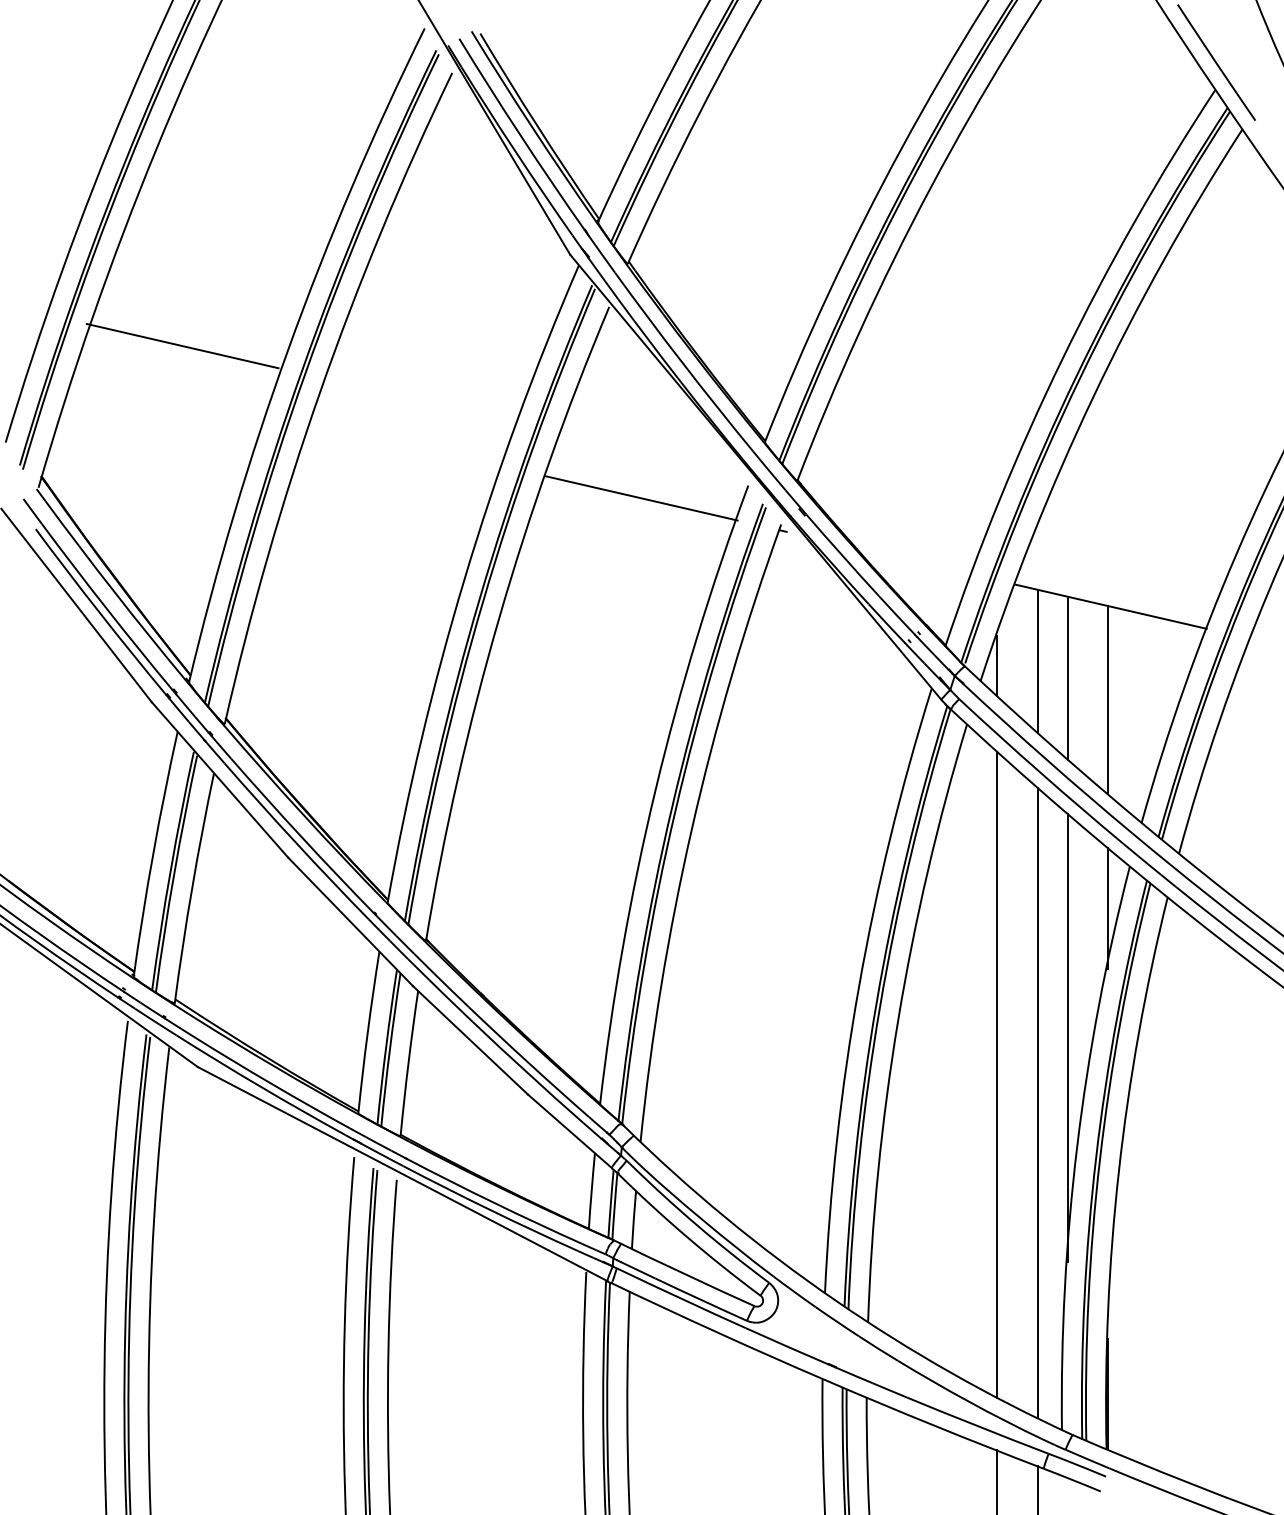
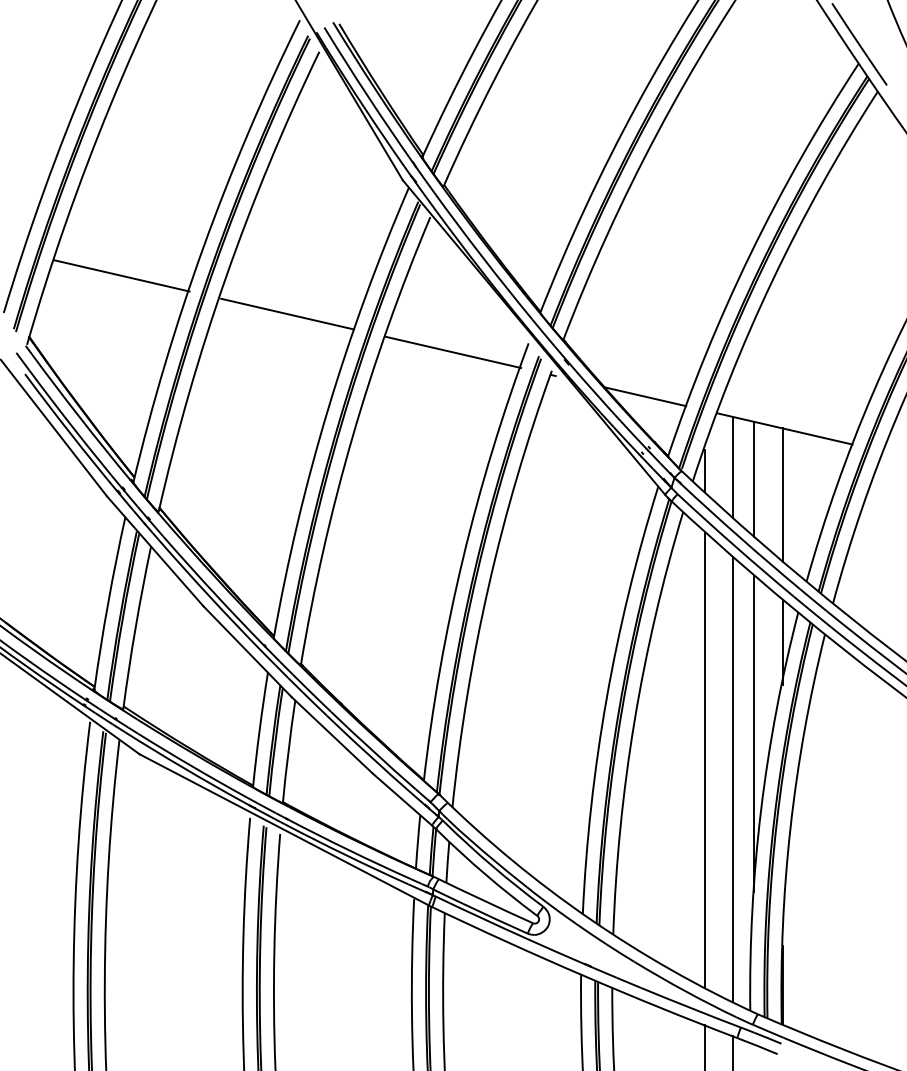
line: (182, 345) -> (121, 275), moved
line: (407, 443) -> (287, 313), added
line: (913, 560) -> (645, 396), added

